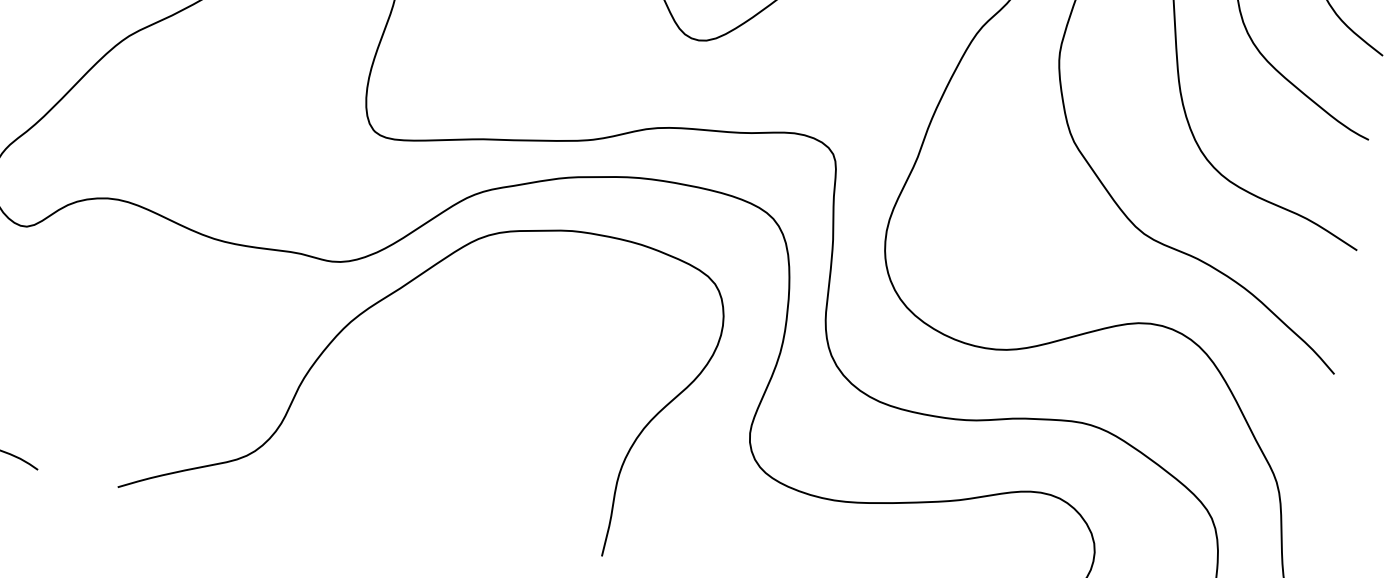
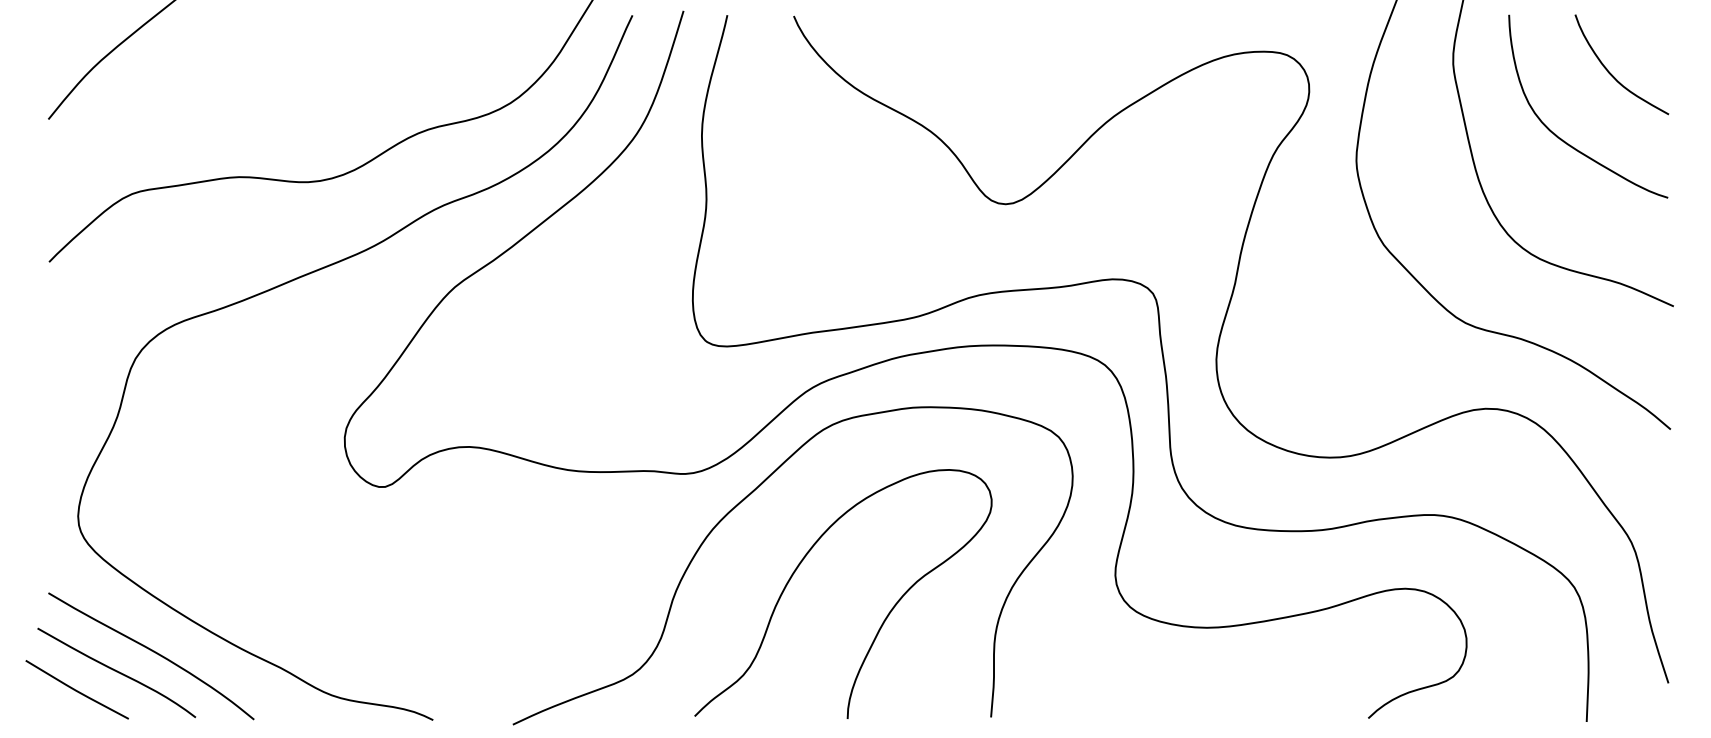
curve: (508, 441) -> (883, 620), added

